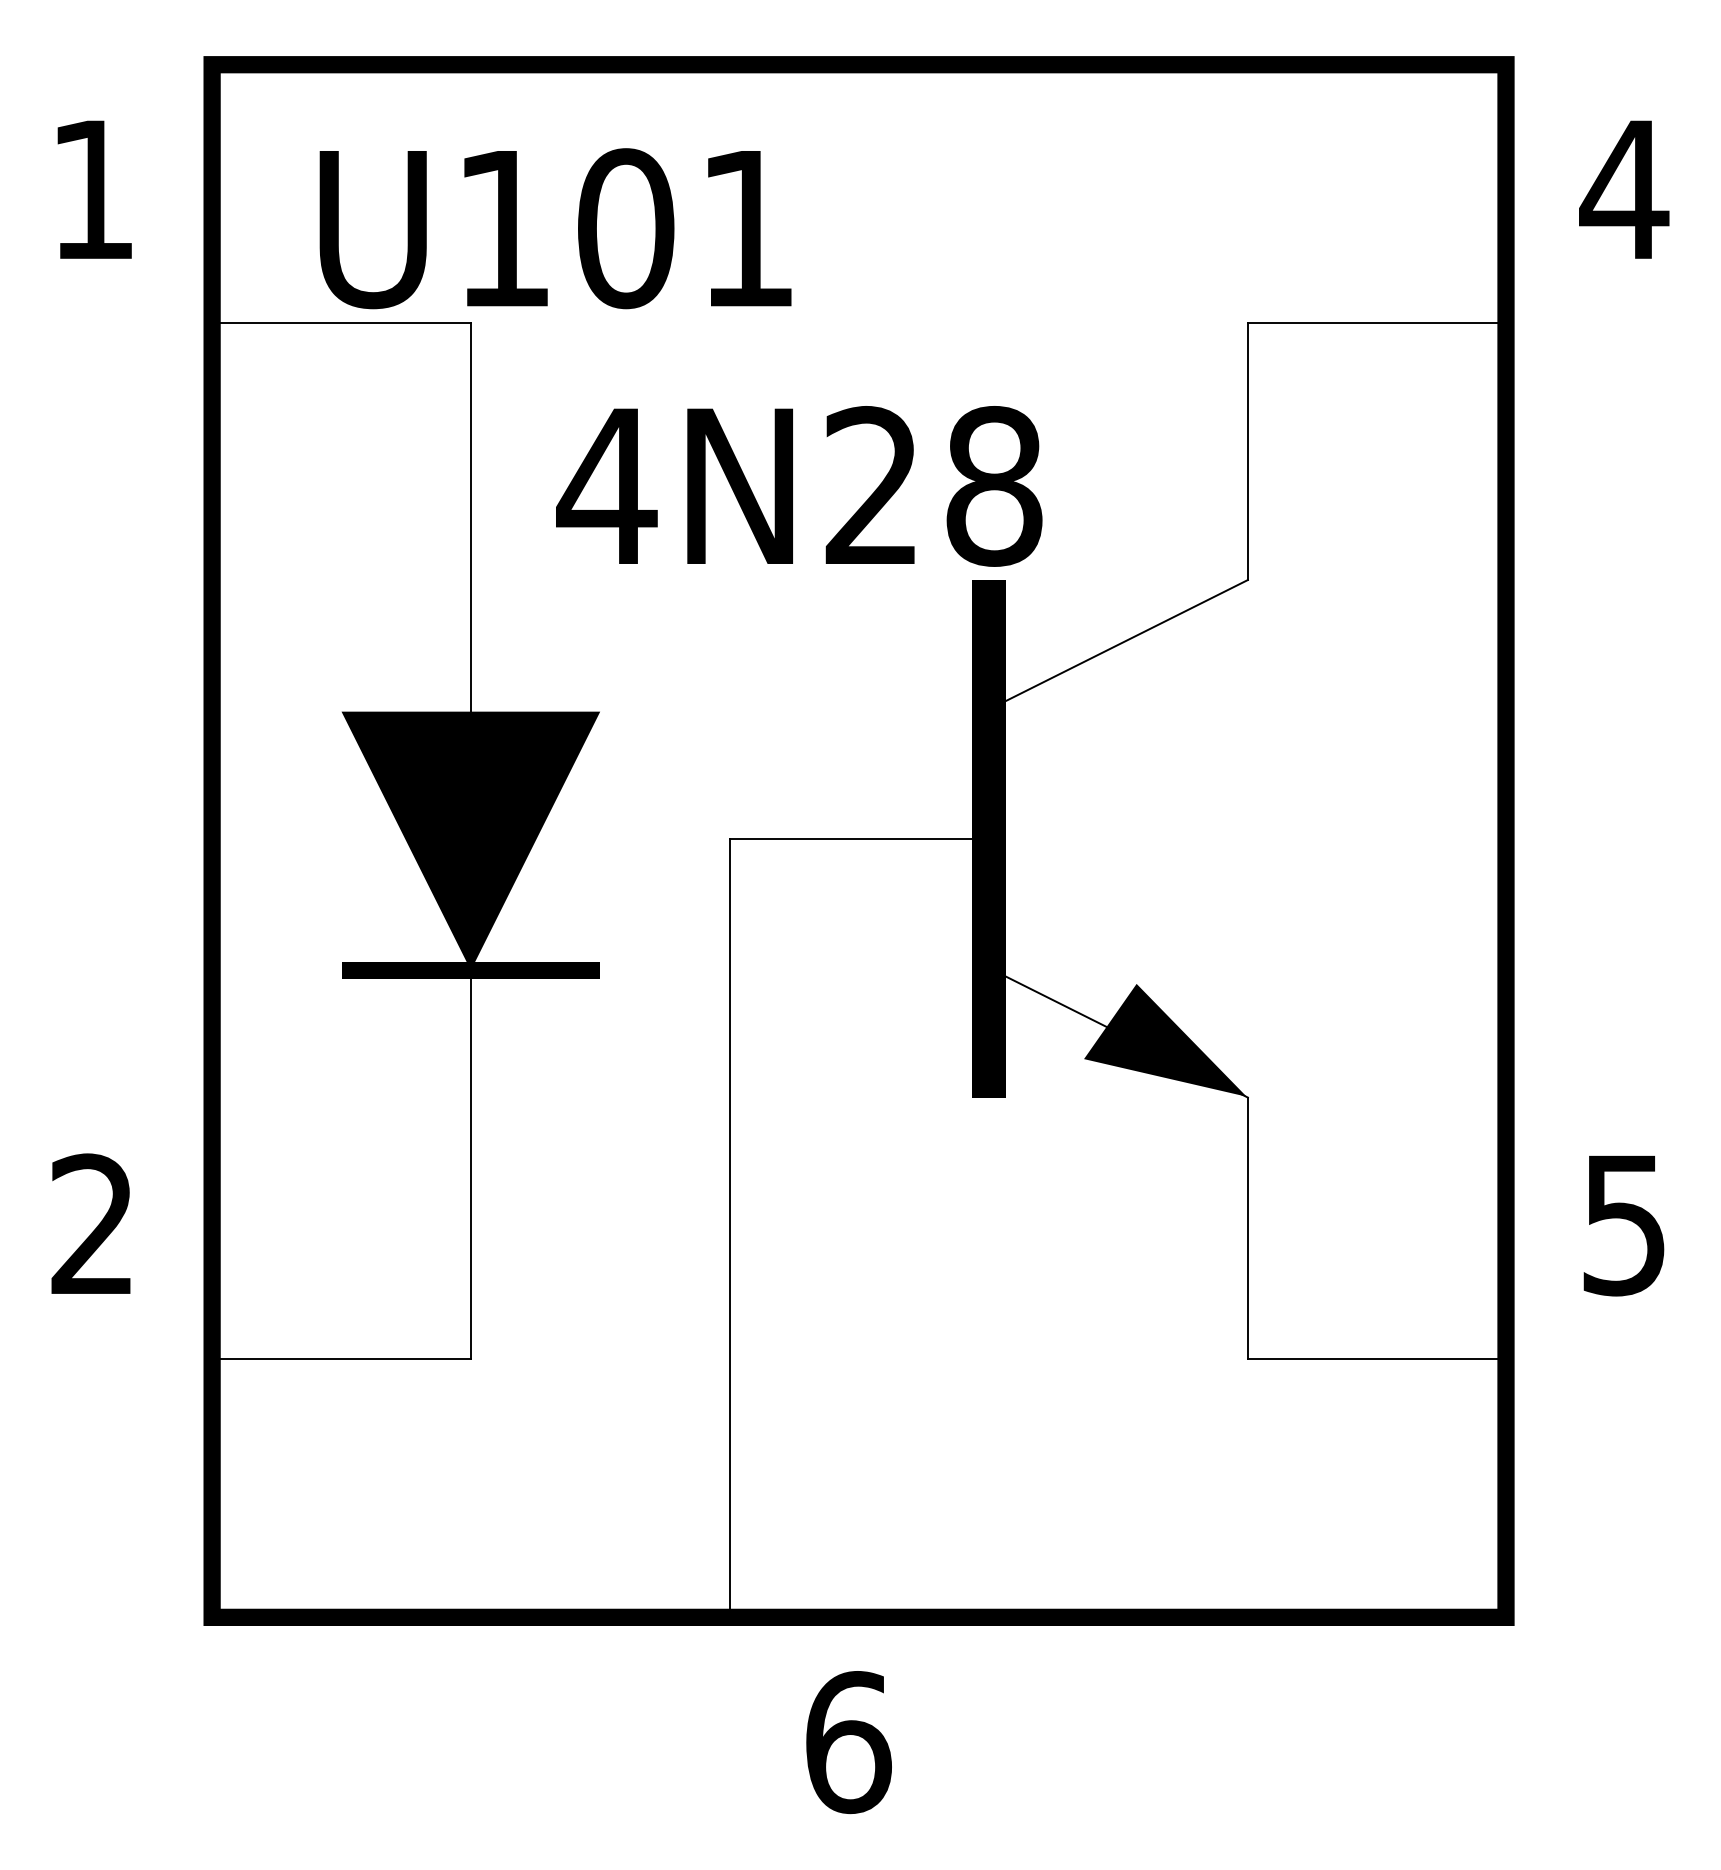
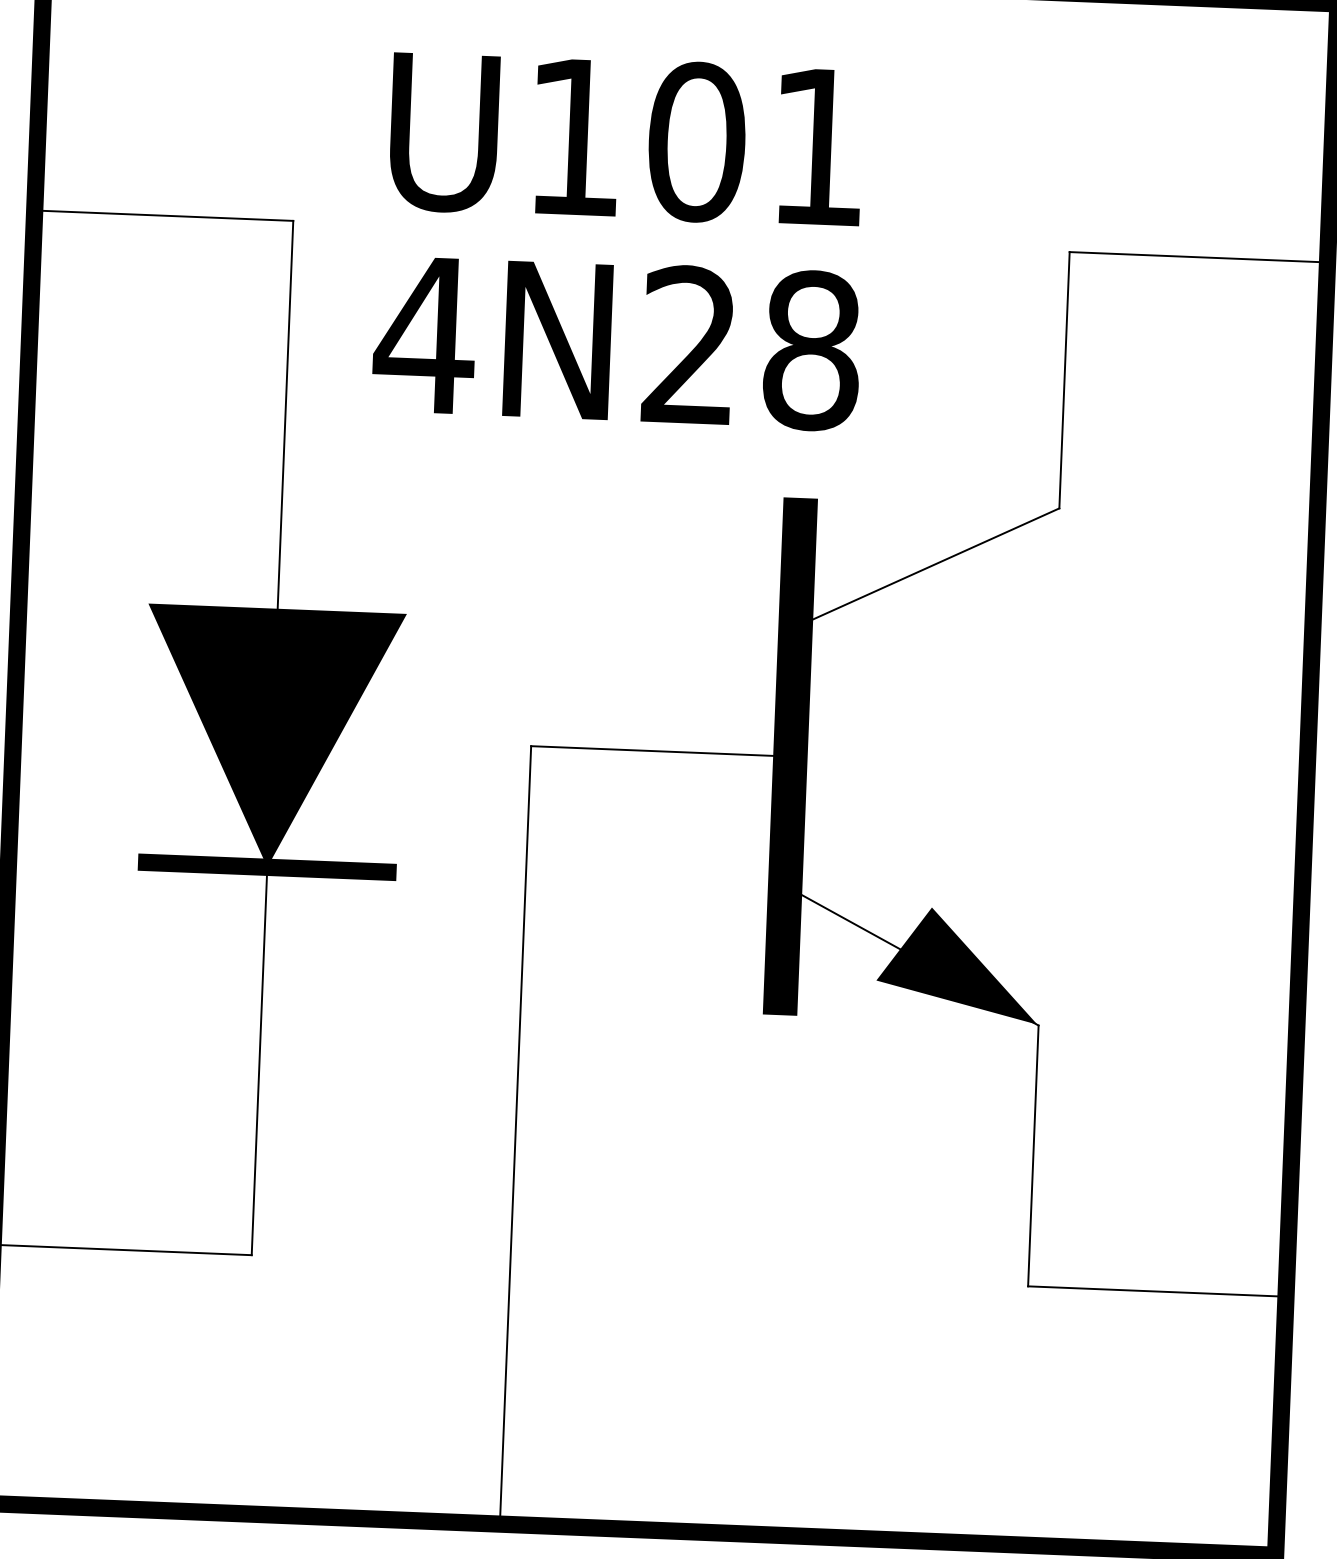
text: (555, 228) -> (626, 139), moved
text: (799, 486) -> (617, 343), moved

